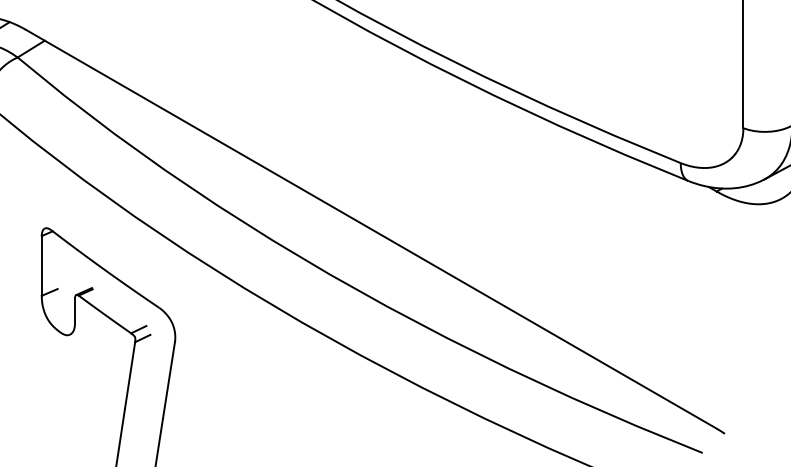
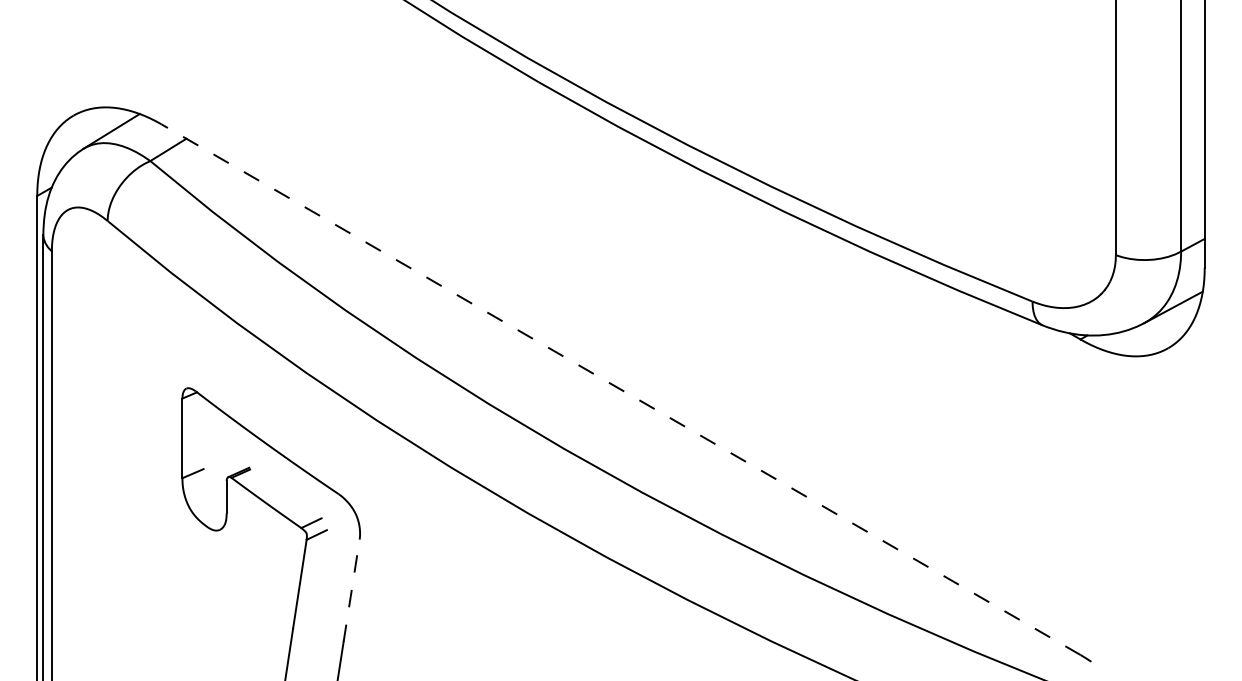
line: (371, 229) -> (620, 389), solid -> dashed
line: (168, 380) -> (351, 590), solid -> dashed

